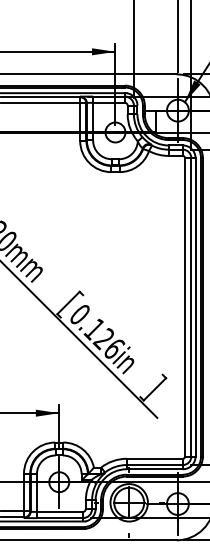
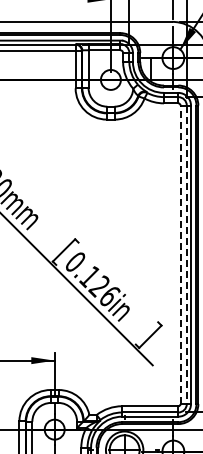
line: (185, 306) -> (180, 253), solid -> dashed
line: (191, 307) -> (186, 254), solid -> dashed

